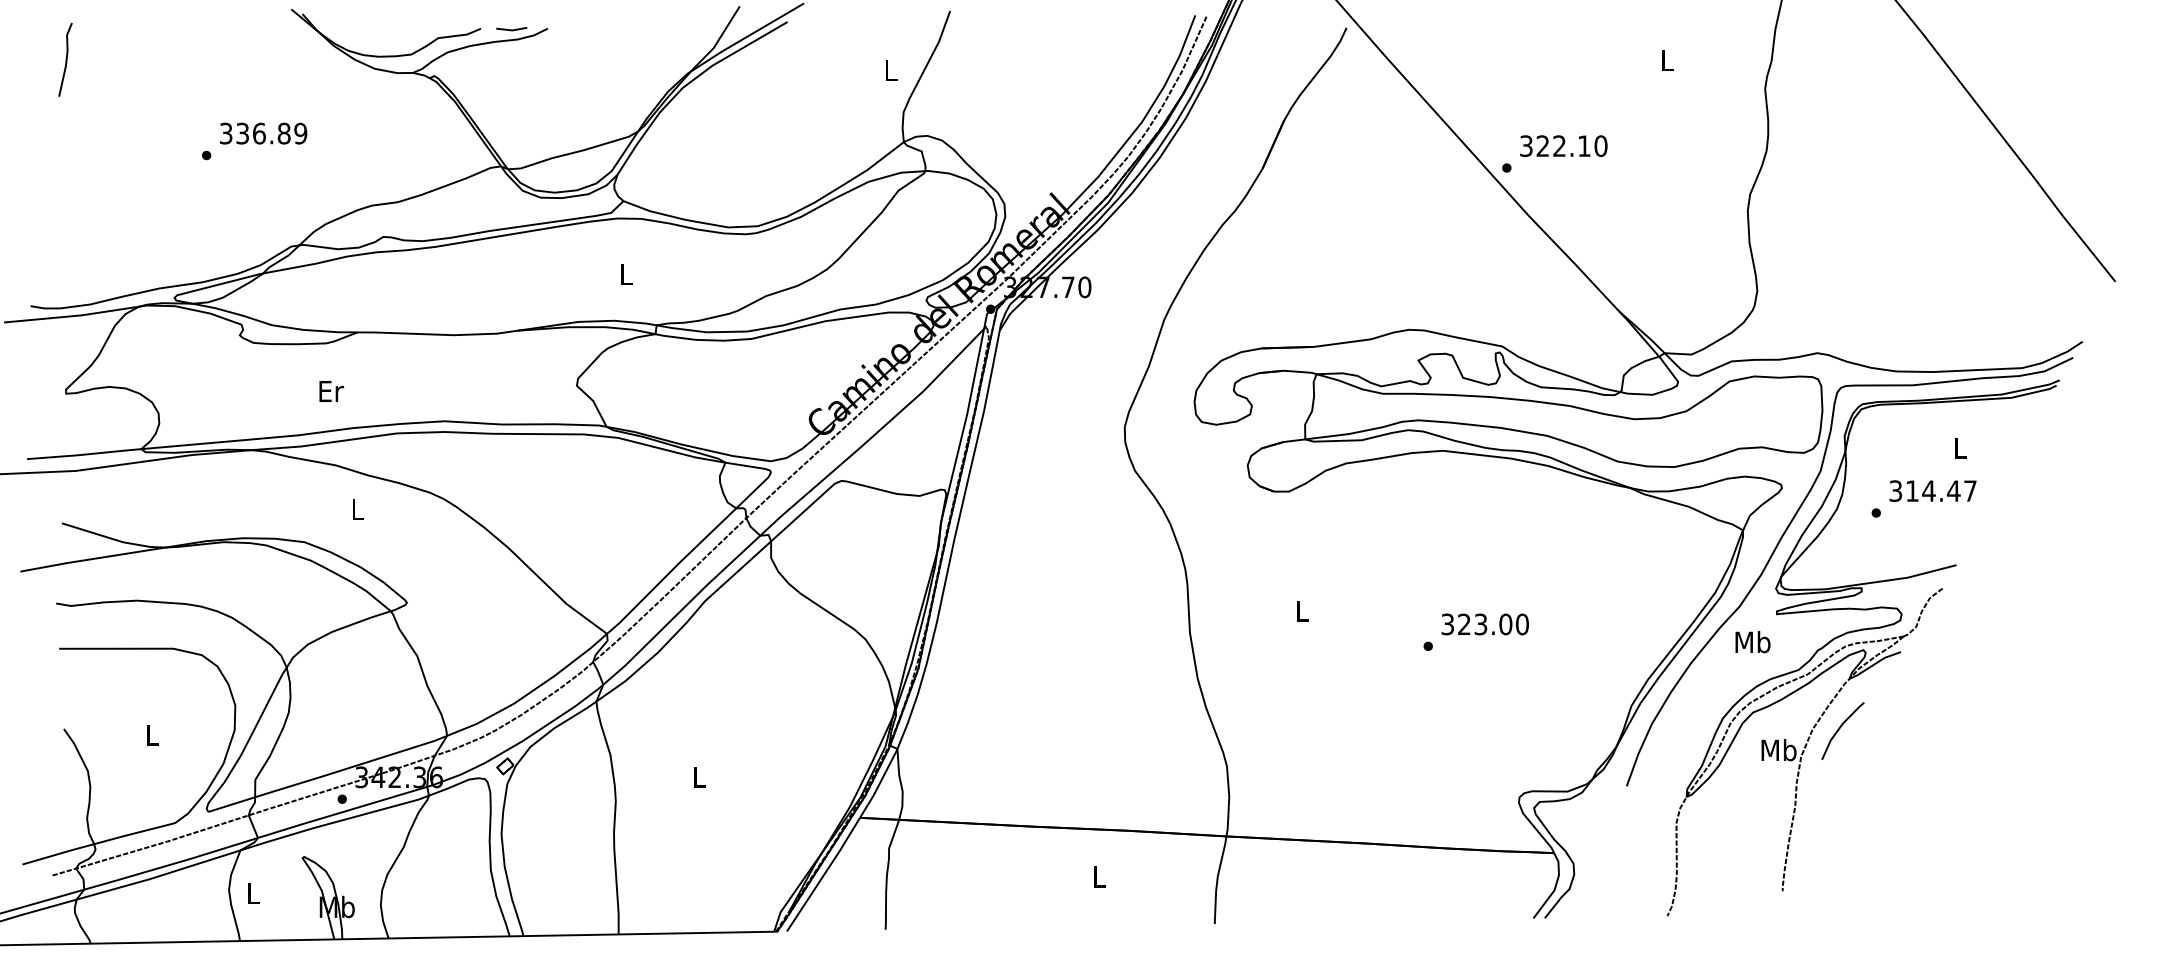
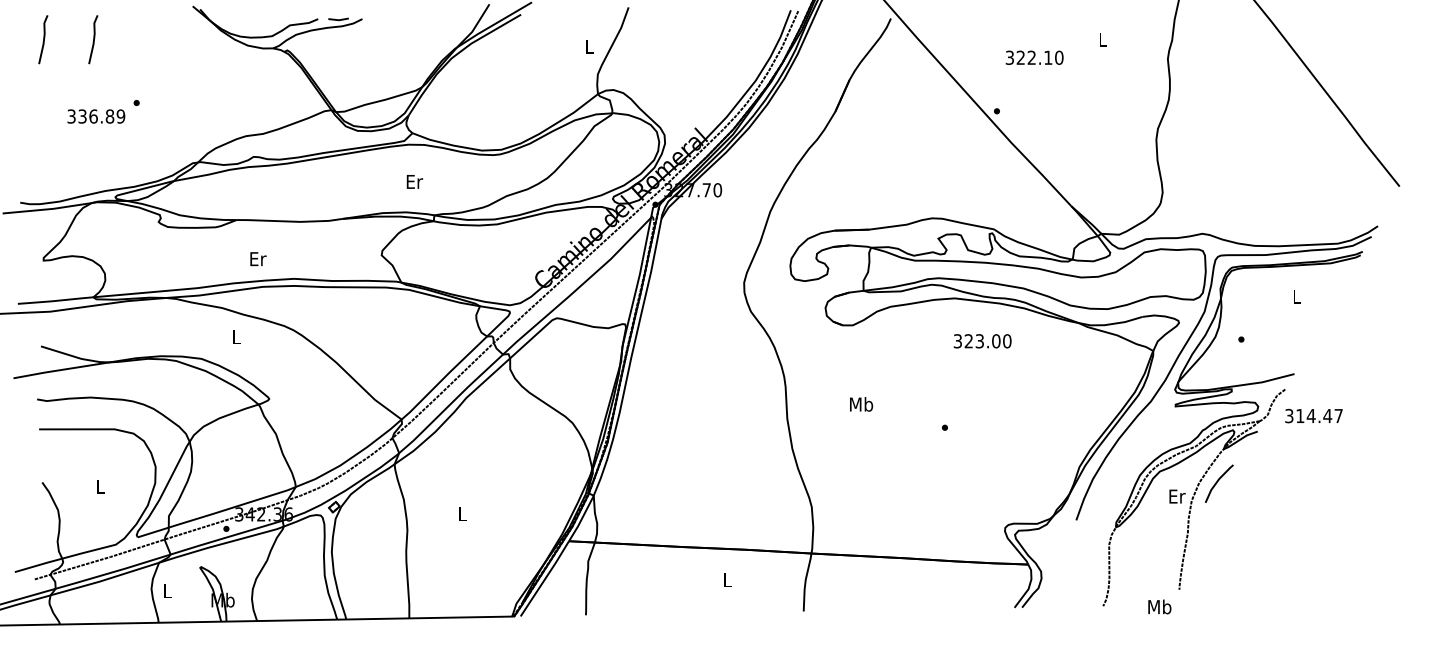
line: (141, 59) -> (93, 39), added
text: (263, 133) -> (96, 116), moved
text: (1563, 145) -> (1034, 57), moved
text: (626, 274) -> (414, 181), L -> Er
text: (331, 392) -> (258, 259), moved
text: (1932, 490) -> (1313, 415), moved
text: (1302, 611) -> (861, 404), L -> Mb
text: (1484, 624) -> (982, 341), moved
text: (1752, 641) -> (1159, 606), moved
text: (1778, 750) -> (1176, 496), Mb -> Er

